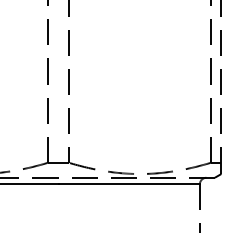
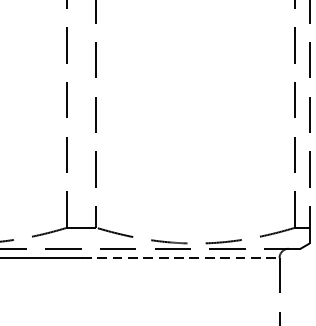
line: (129, 184) -> (181, 258), solid -> dashed

